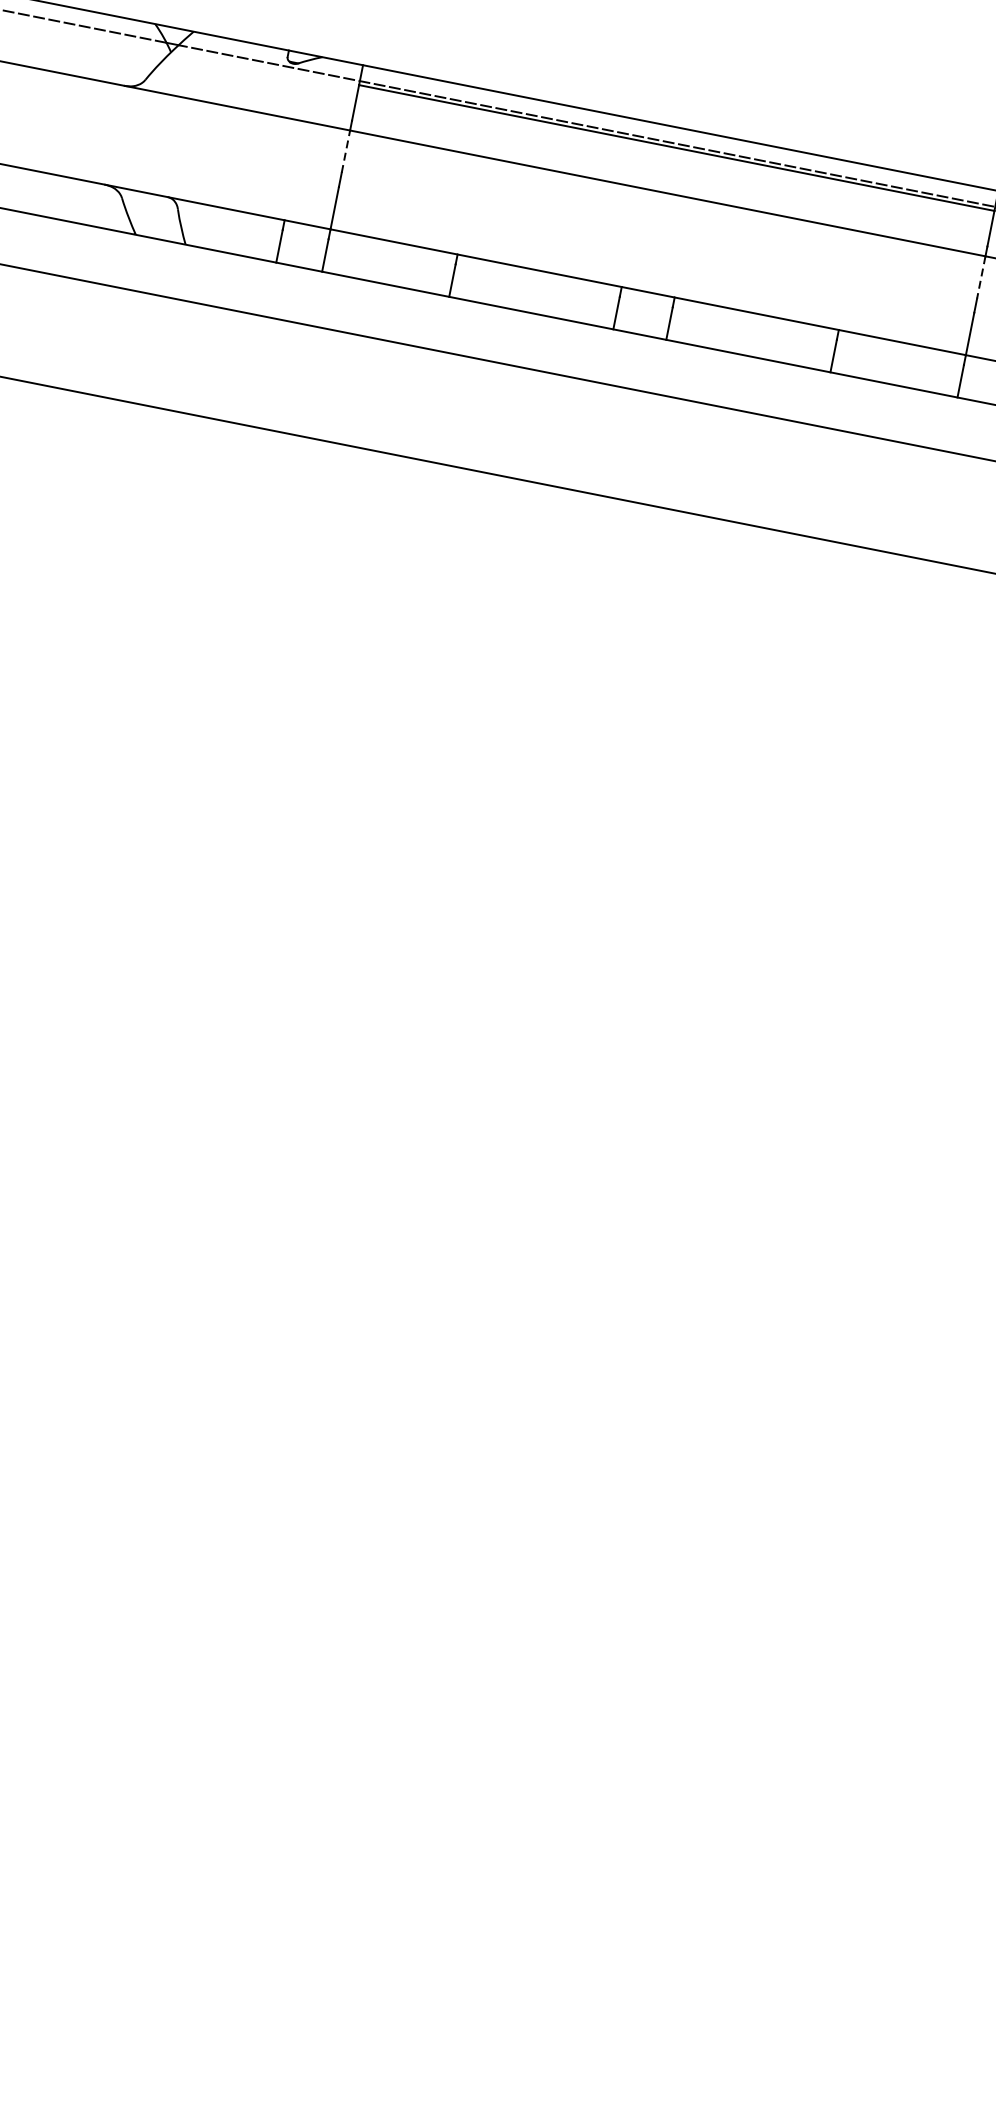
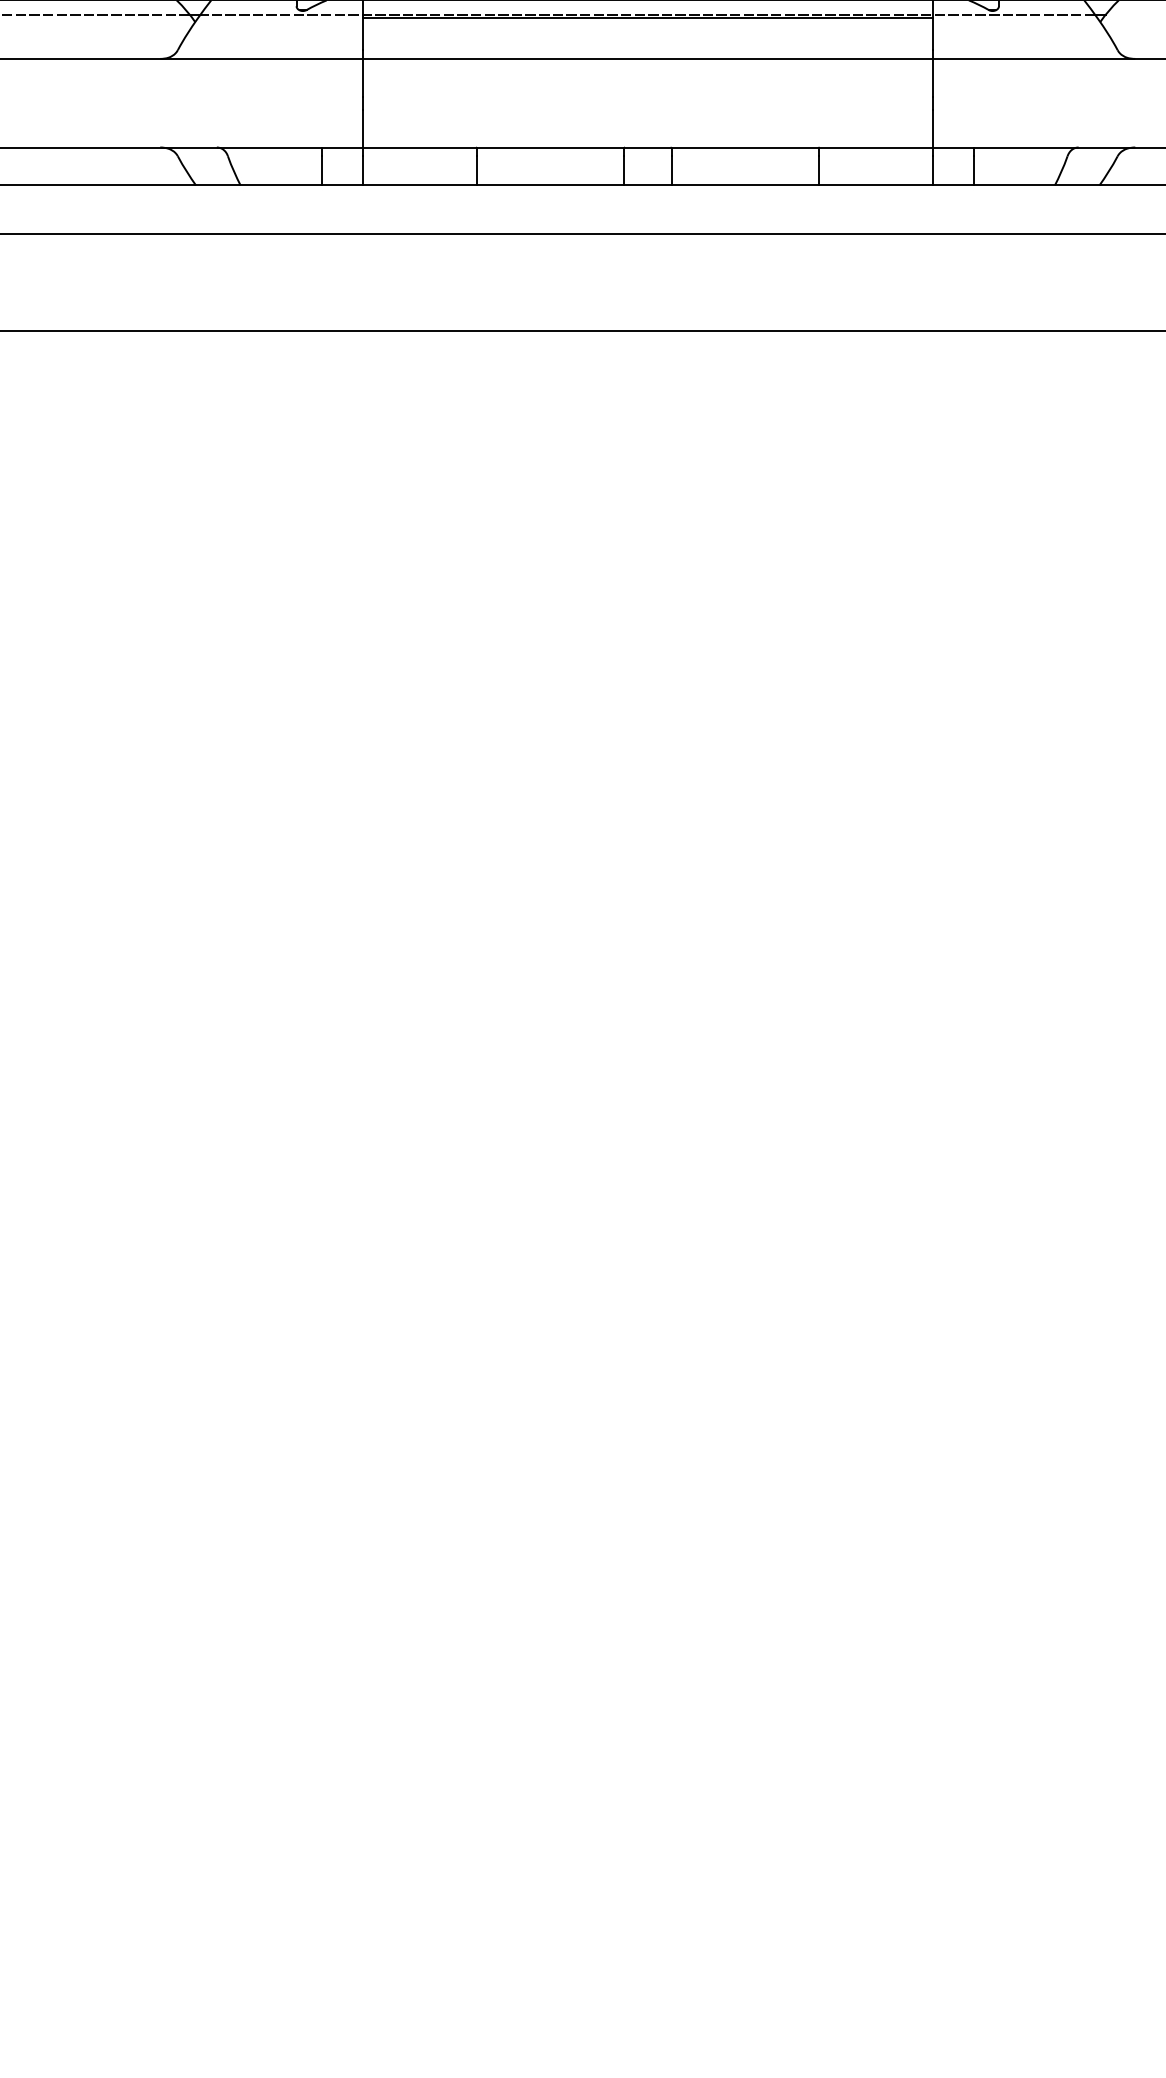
line: (346, 151) -> (363, 77), dashed -> solid
line: (981, 277) -> (932, 77), dashed -> solid

